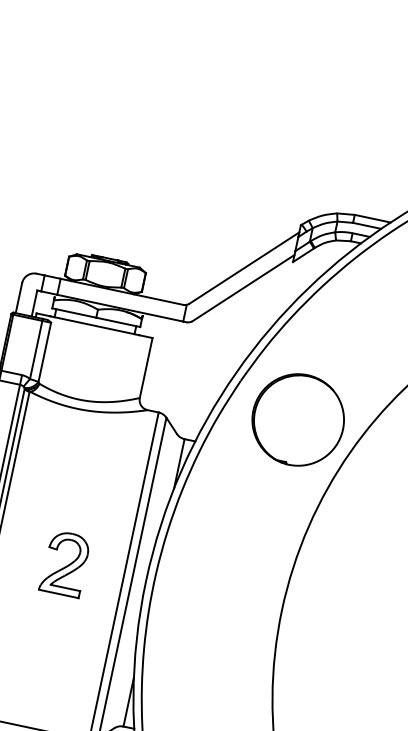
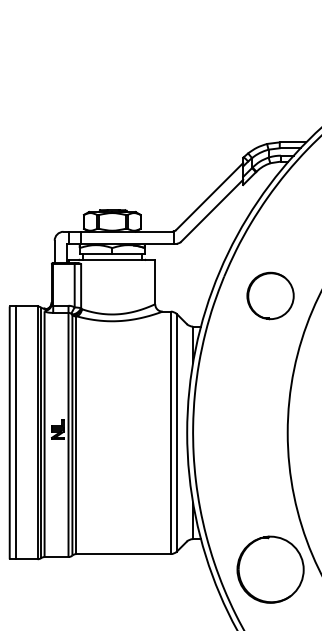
circle: (298, 419) -> (270, 295), size x0.7
part: (64, 563) -> (126, 432), removed

